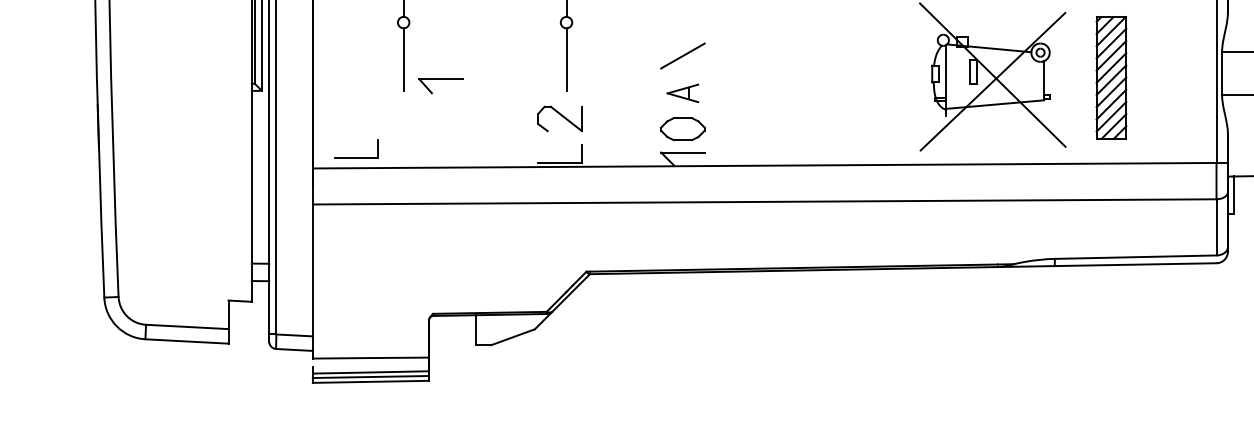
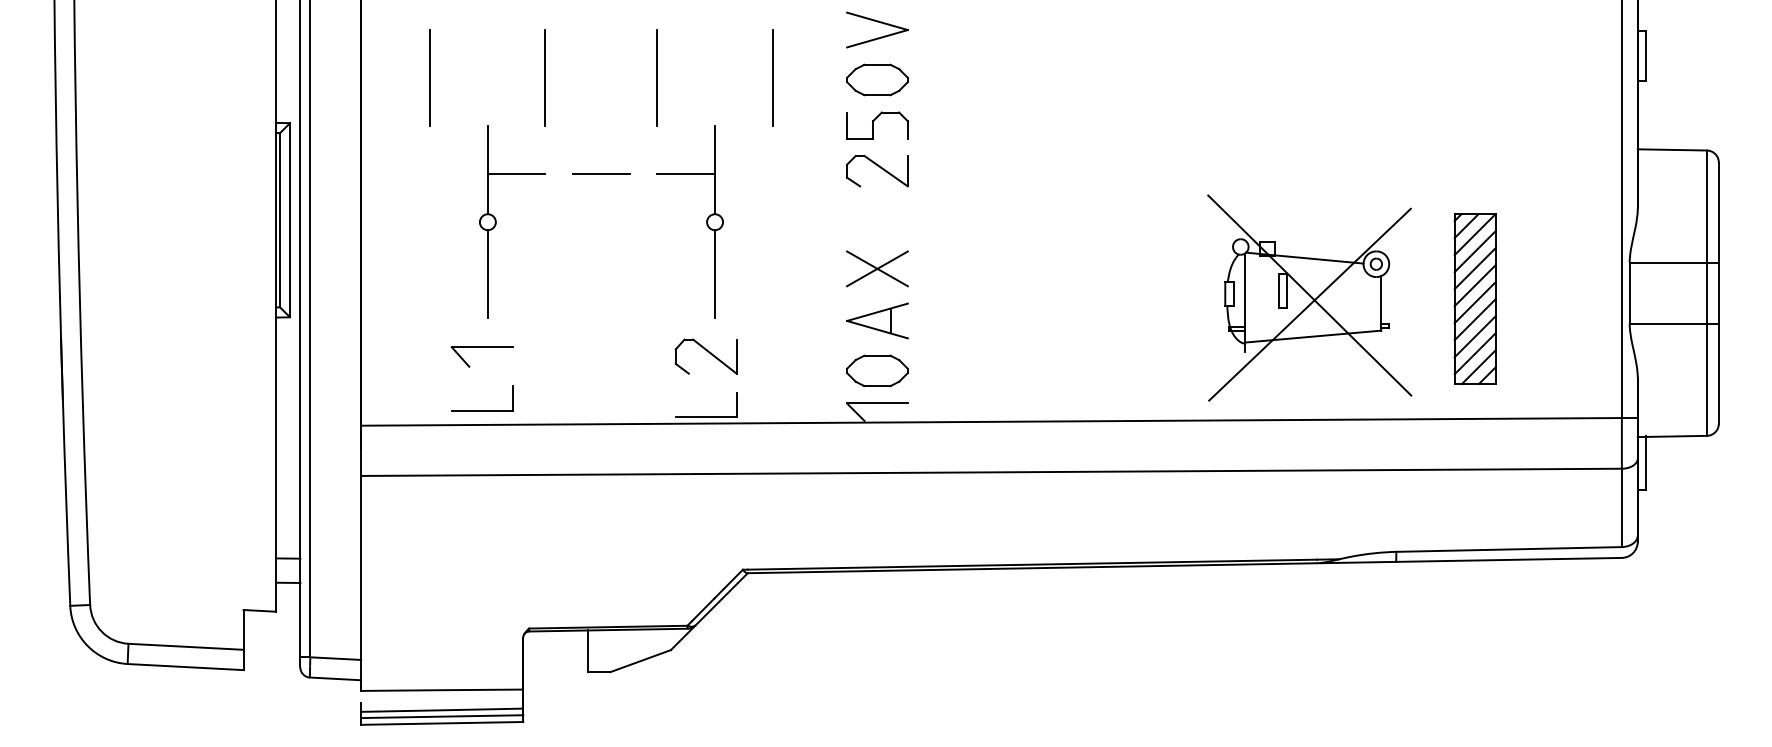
line: (682, 55) -> (877, 268), added
part: (440, 79) -> (481, 347), moved
part: (682, 93) -> (877, 320), size x1.43
part: (356, 157) -> (482, 410), moved

